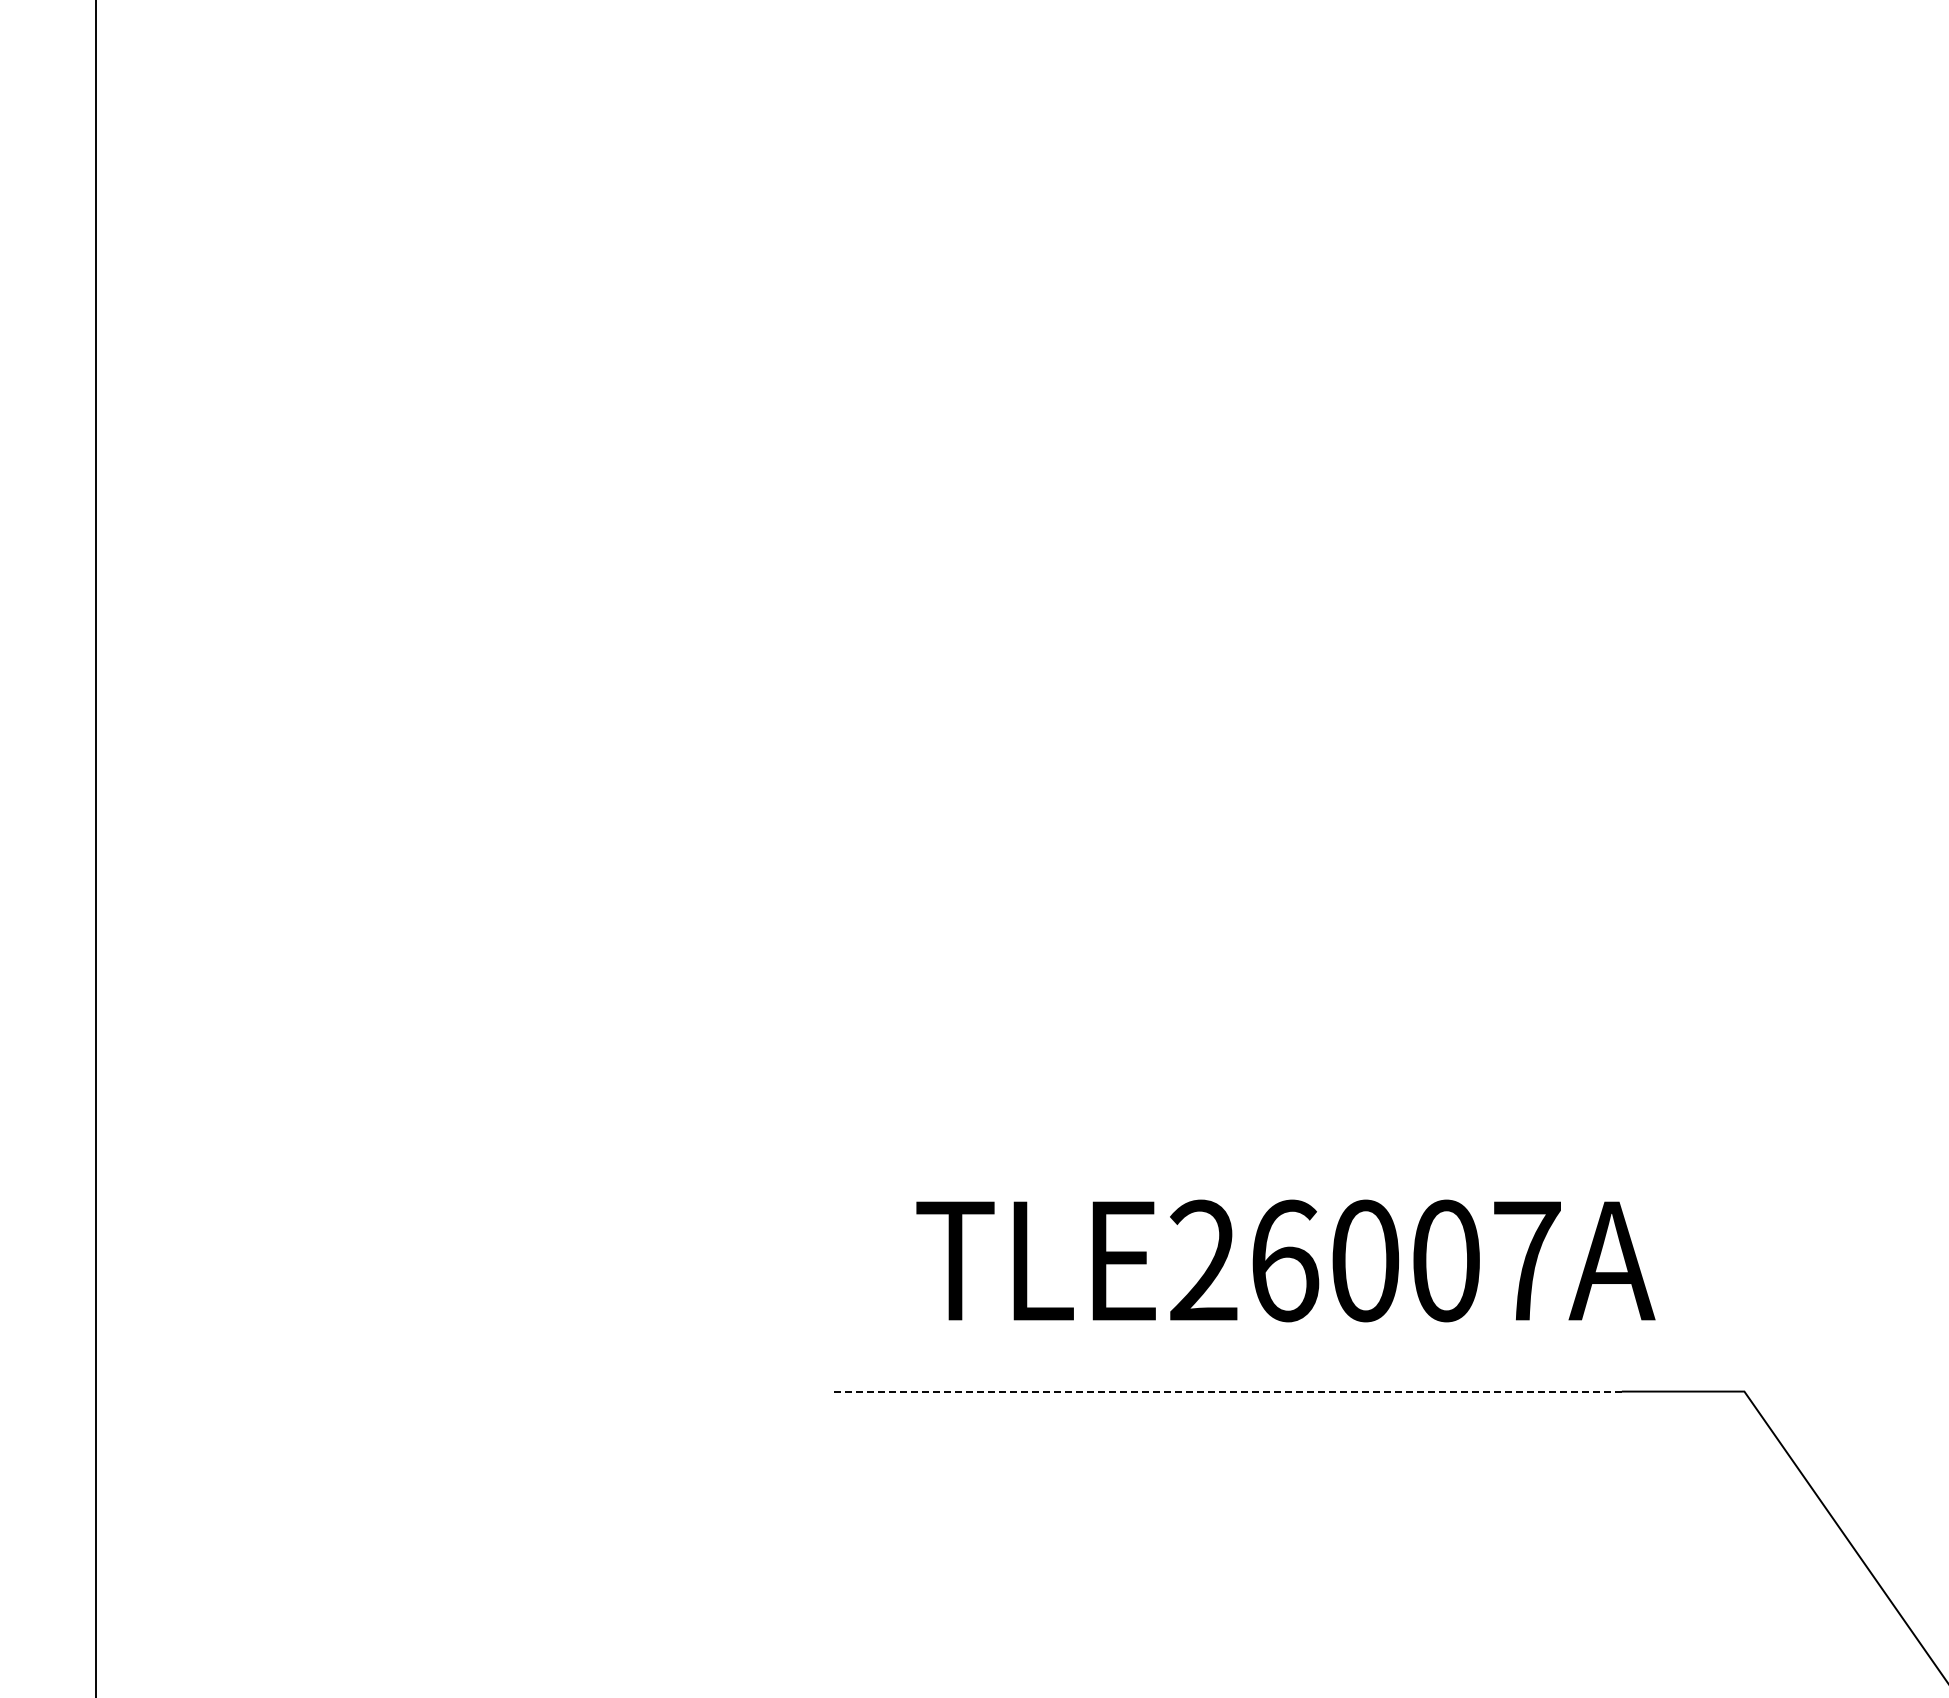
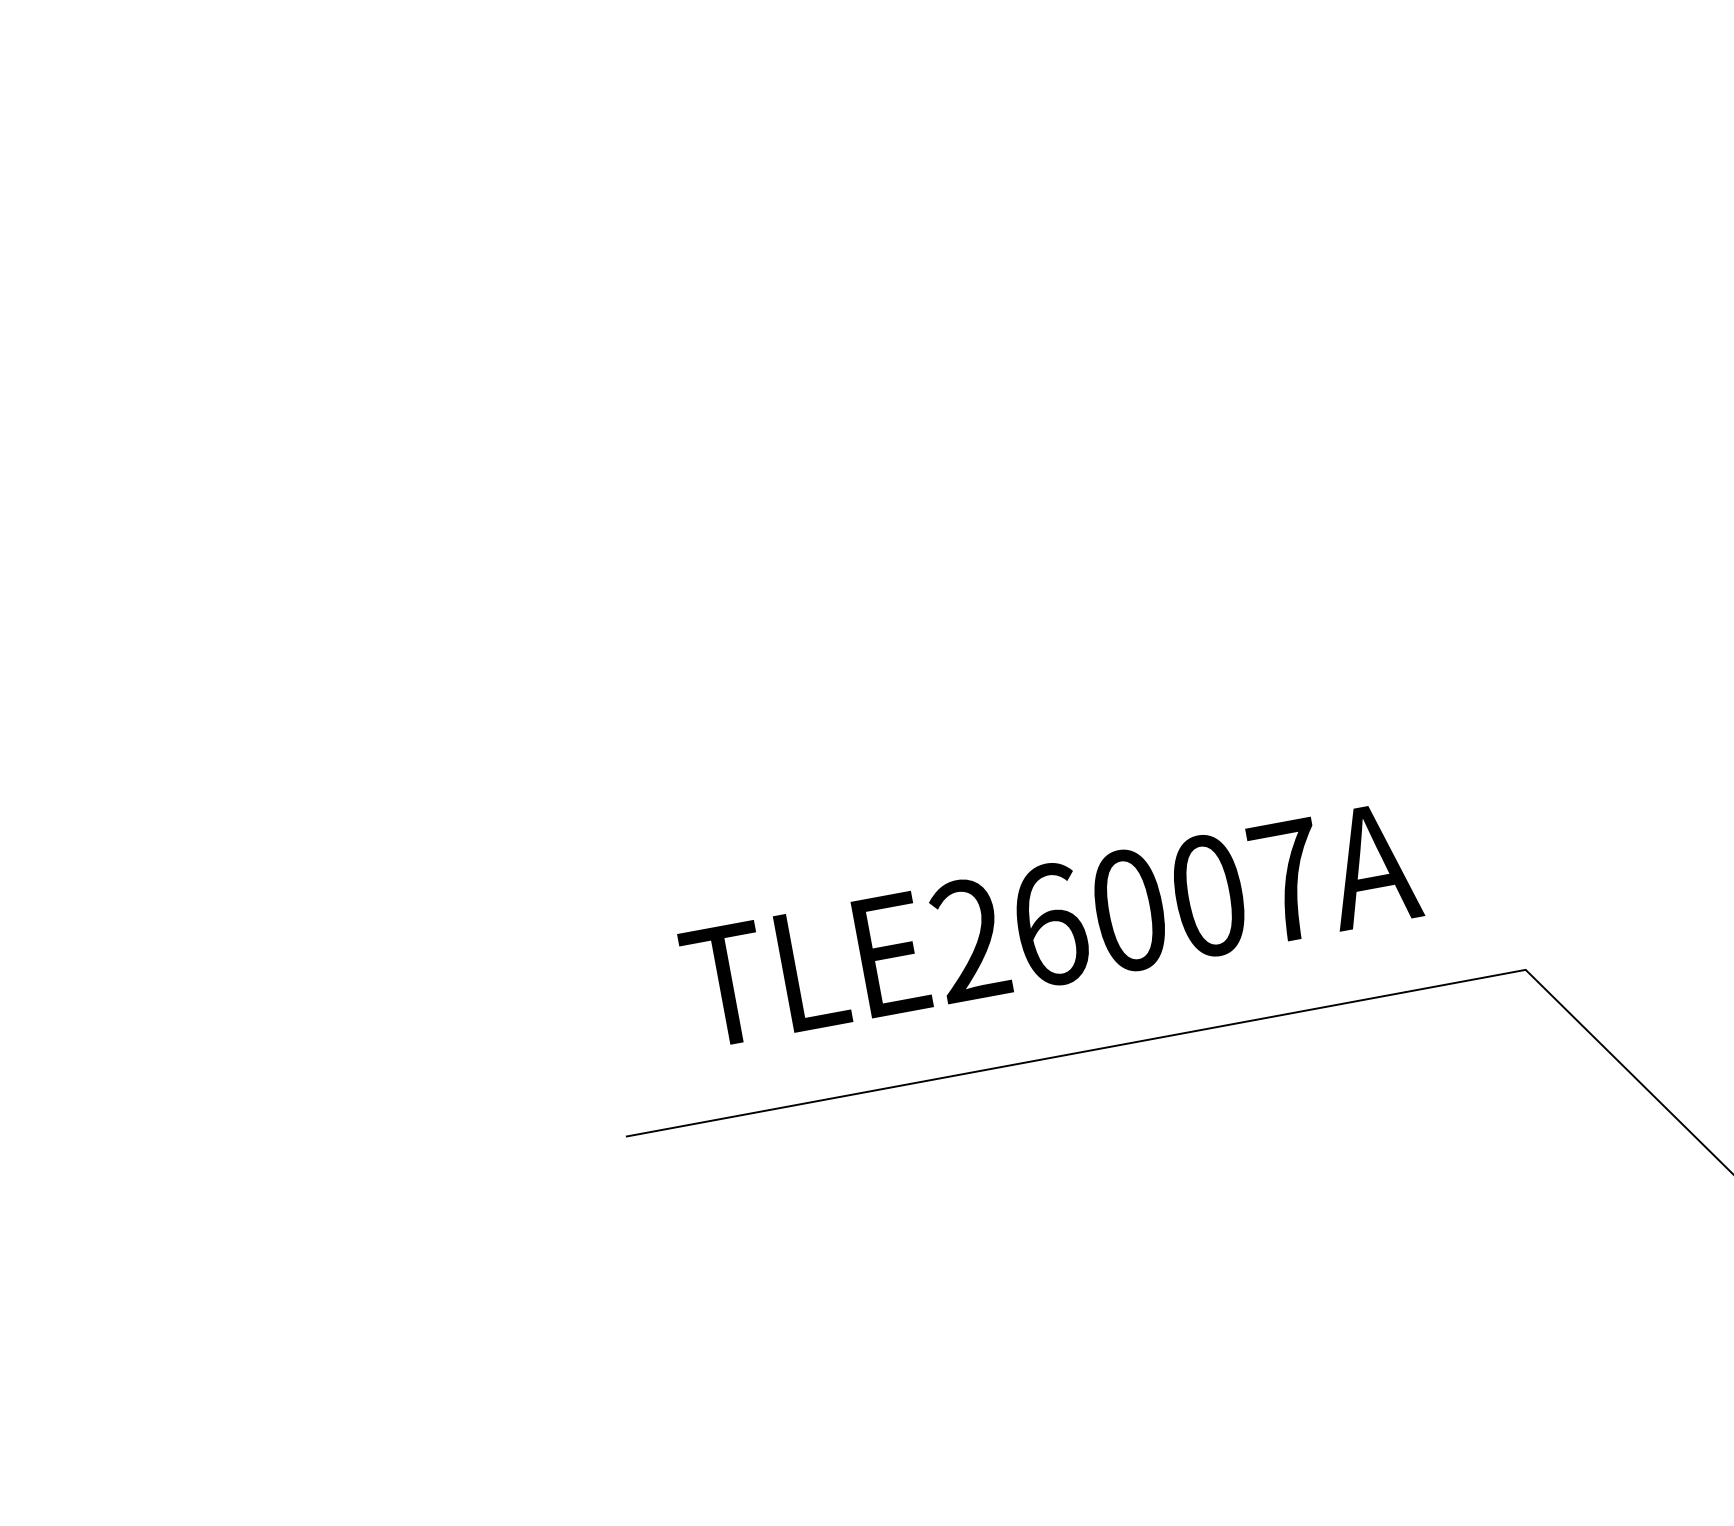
line: (1226, 1391) -> (1016, 1064), dashed -> solid

